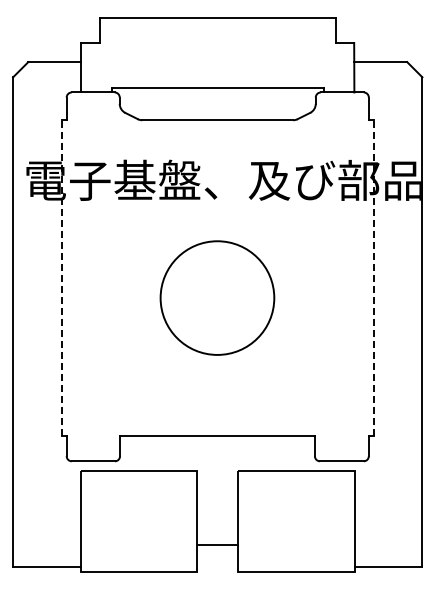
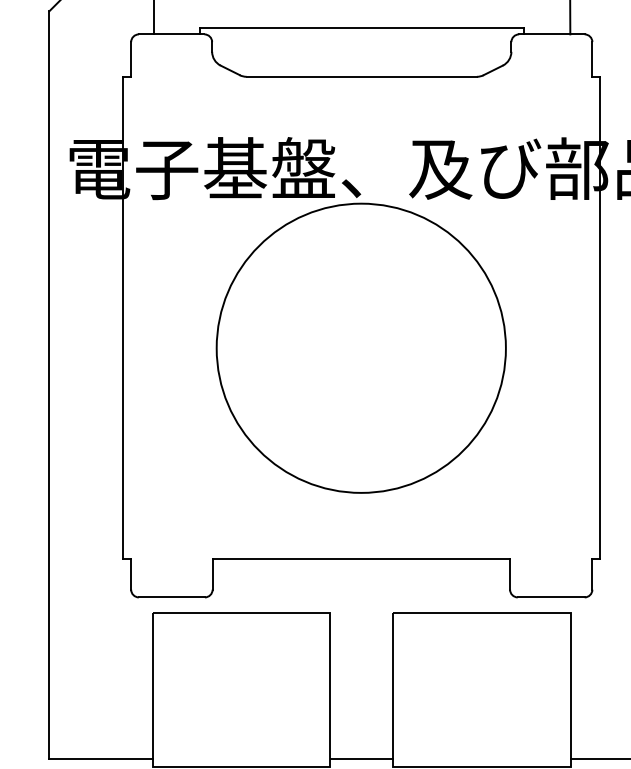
line: (61, 278) -> (123, 318), dashed -> solid
line: (373, 278) -> (599, 318), dashed -> solid
circle: (217, 297) -> (361, 347), size x1.67
line: (217, 545) -> (361, 759), moved

